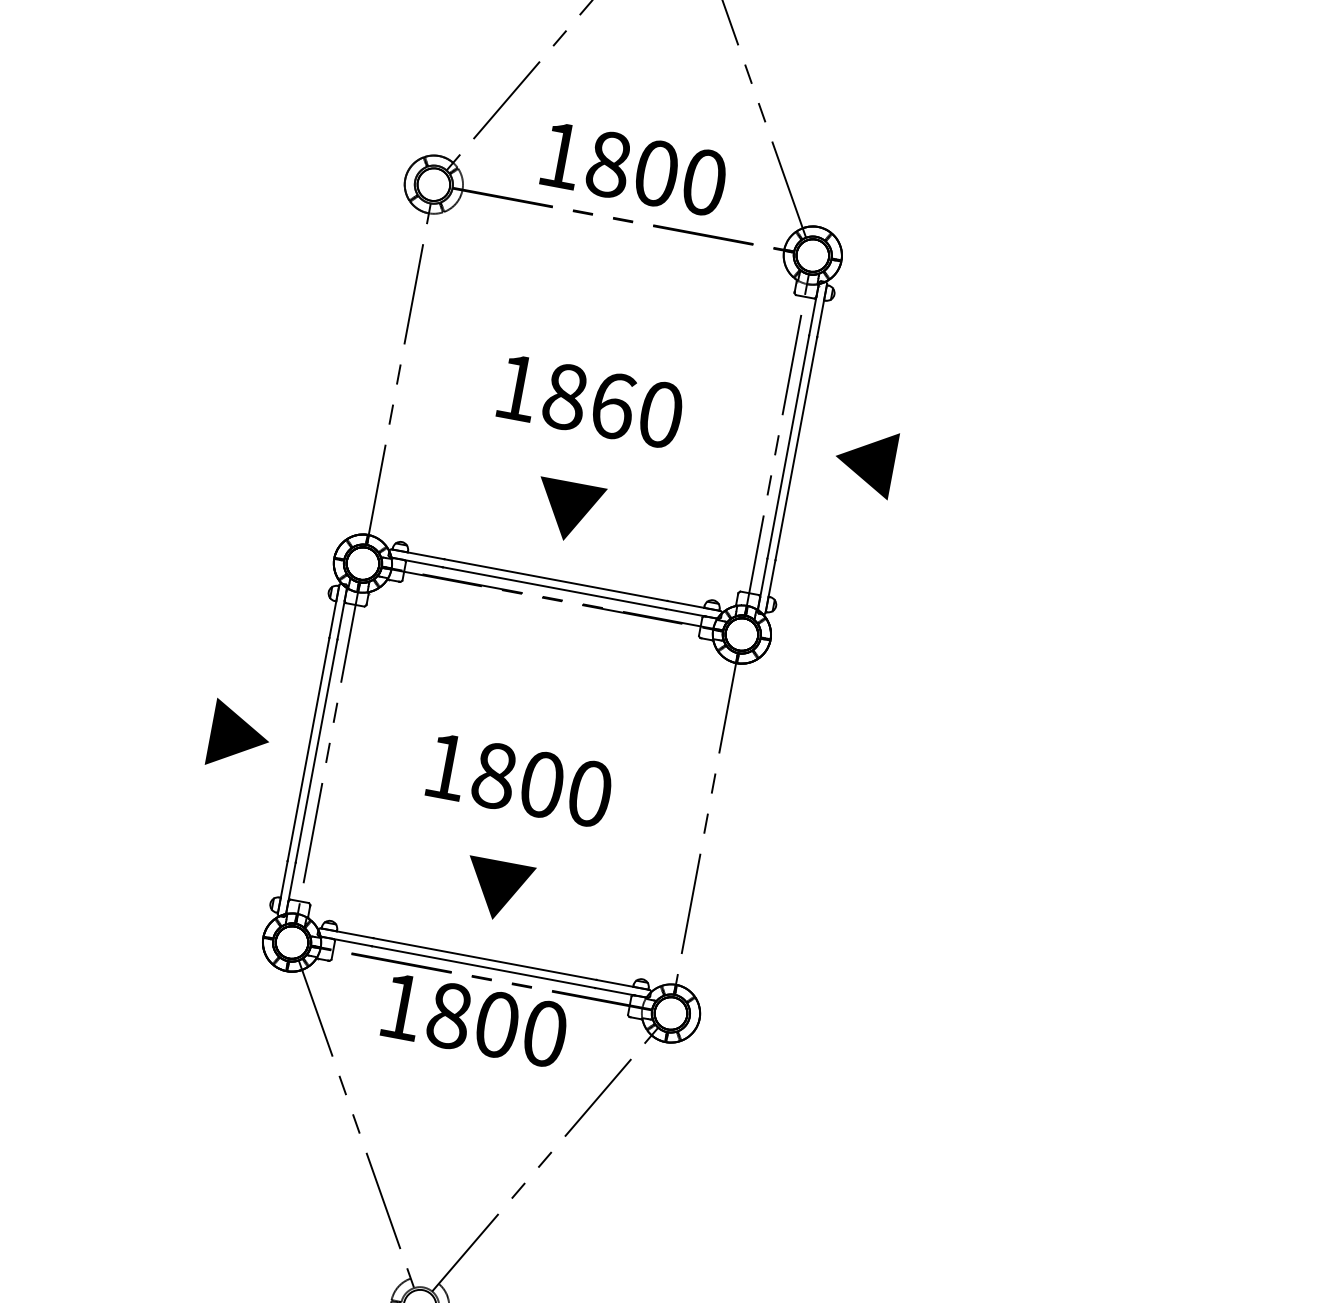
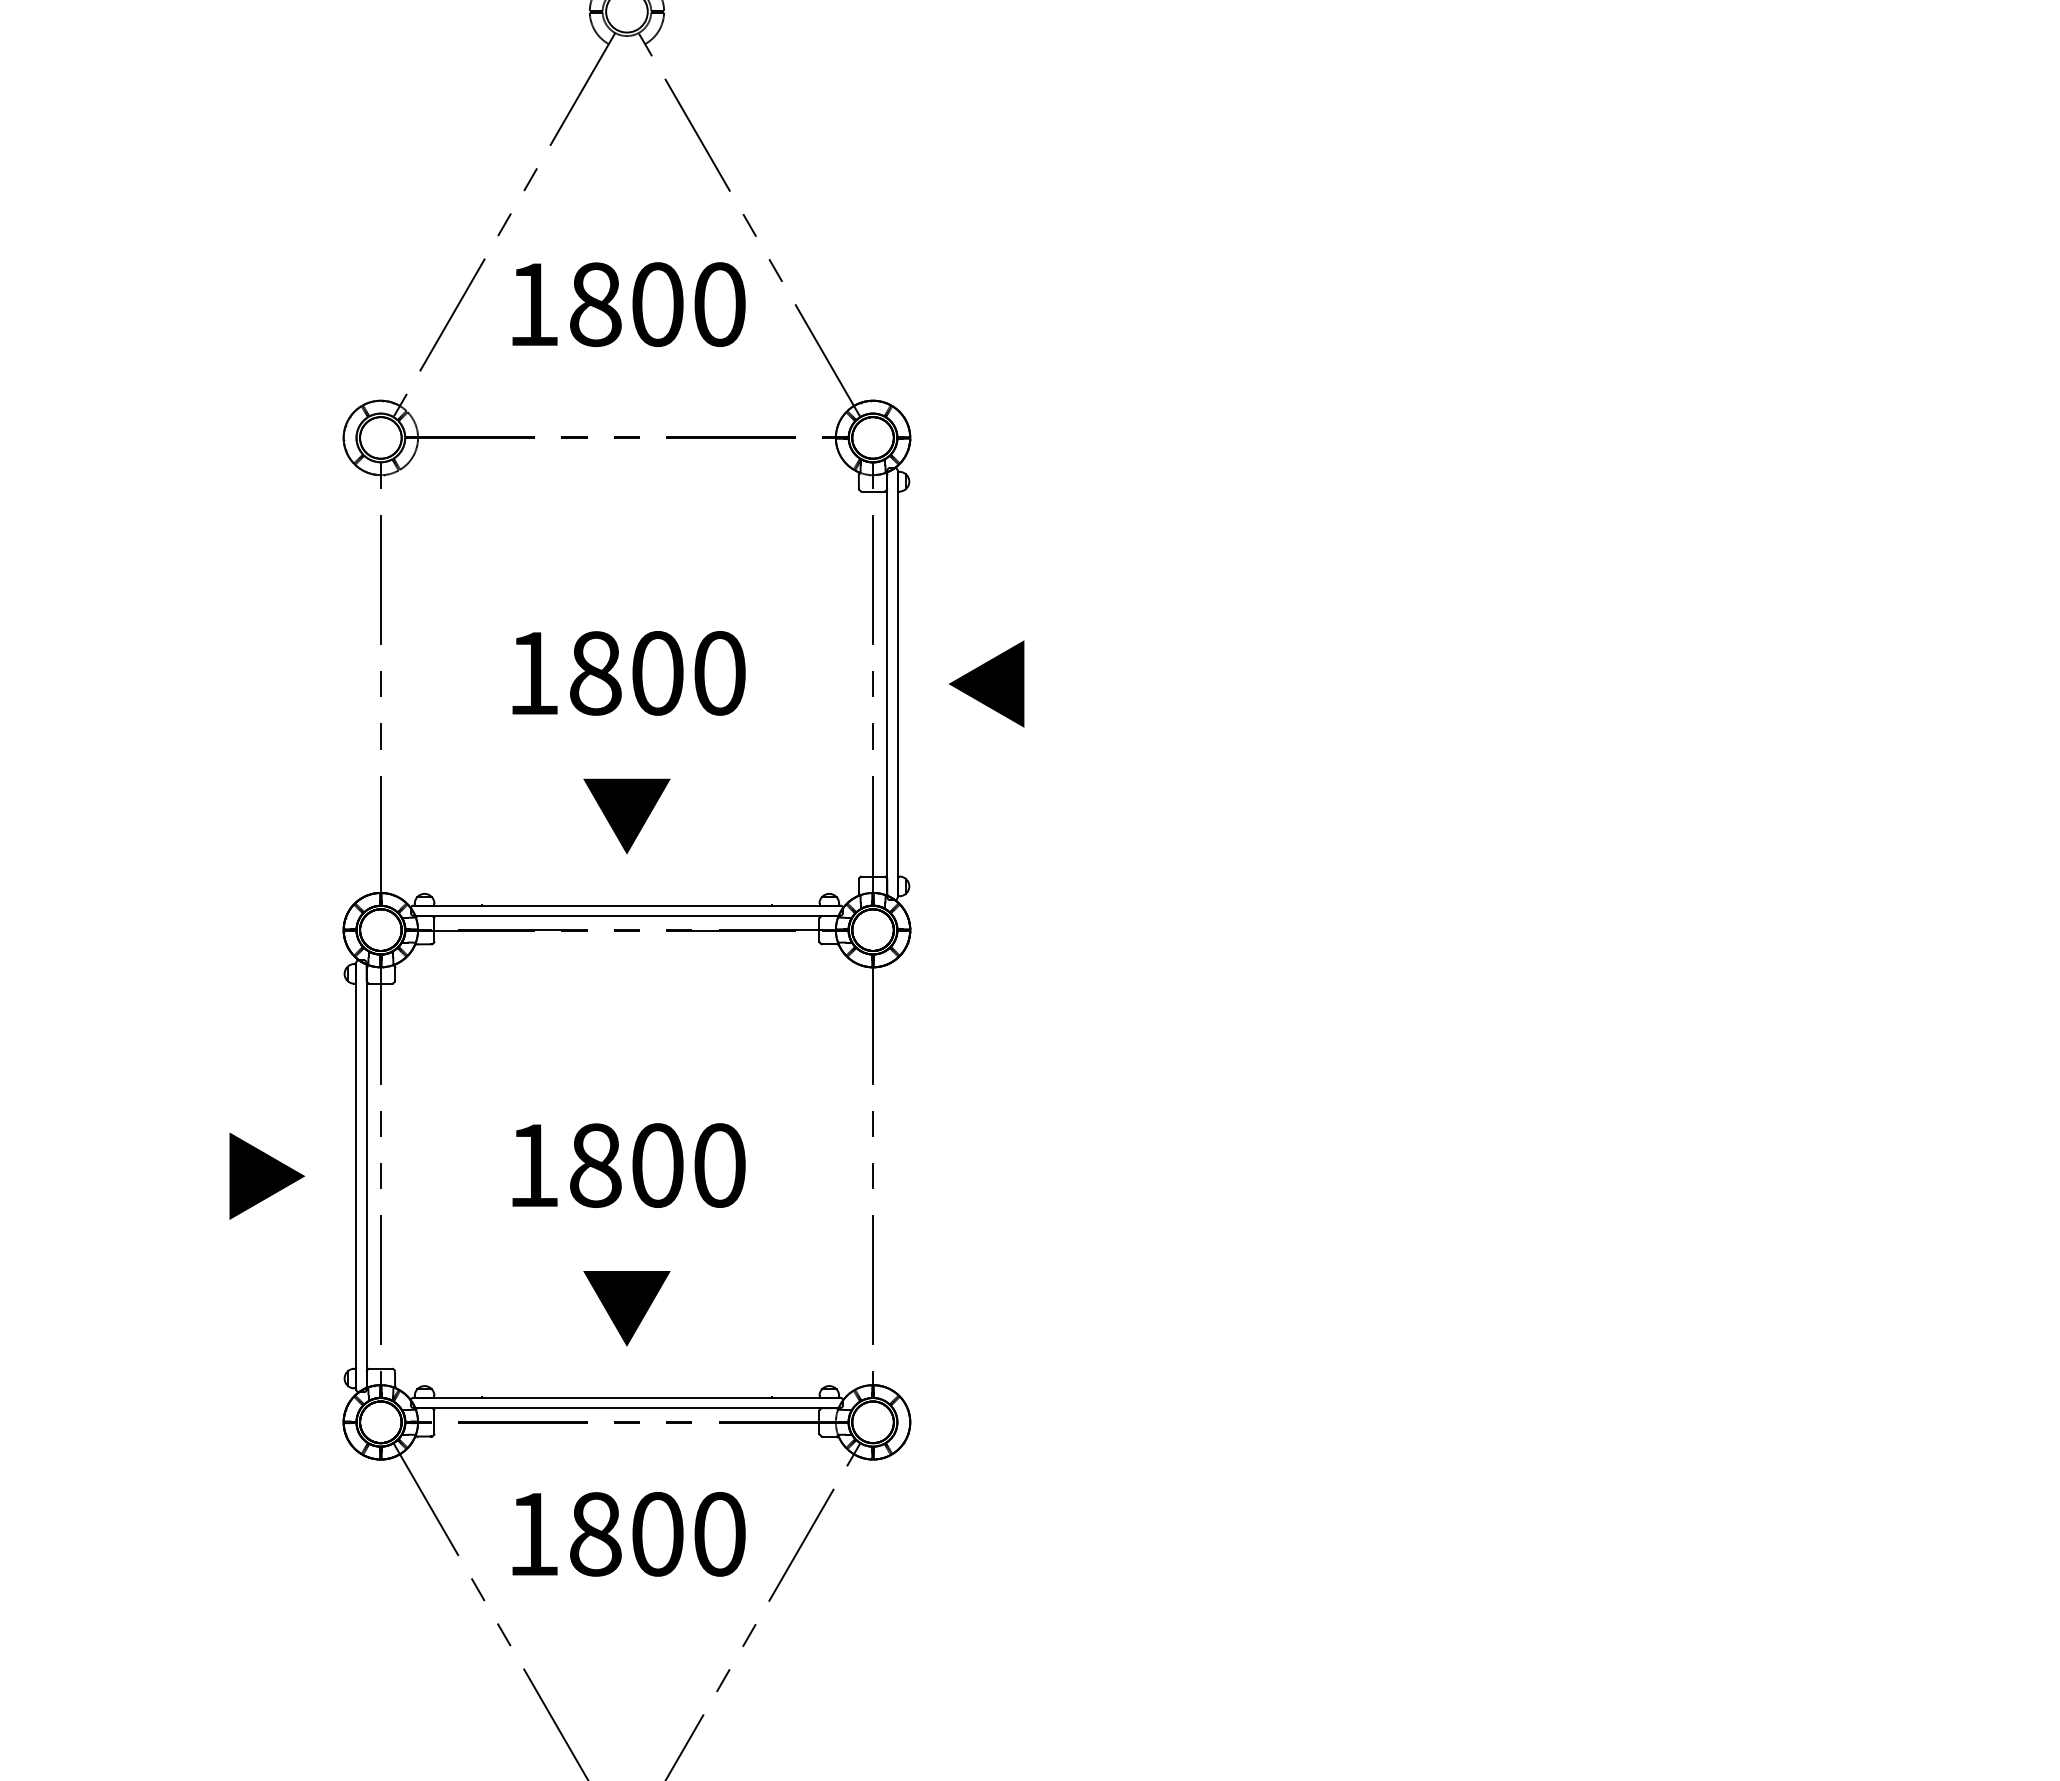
text: (634, 169) -> (628, 304), moved
text: (613, 406) -> (658, 673), 1860 -> 1800
text: (474, 1020) -> (628, 1534), moved

